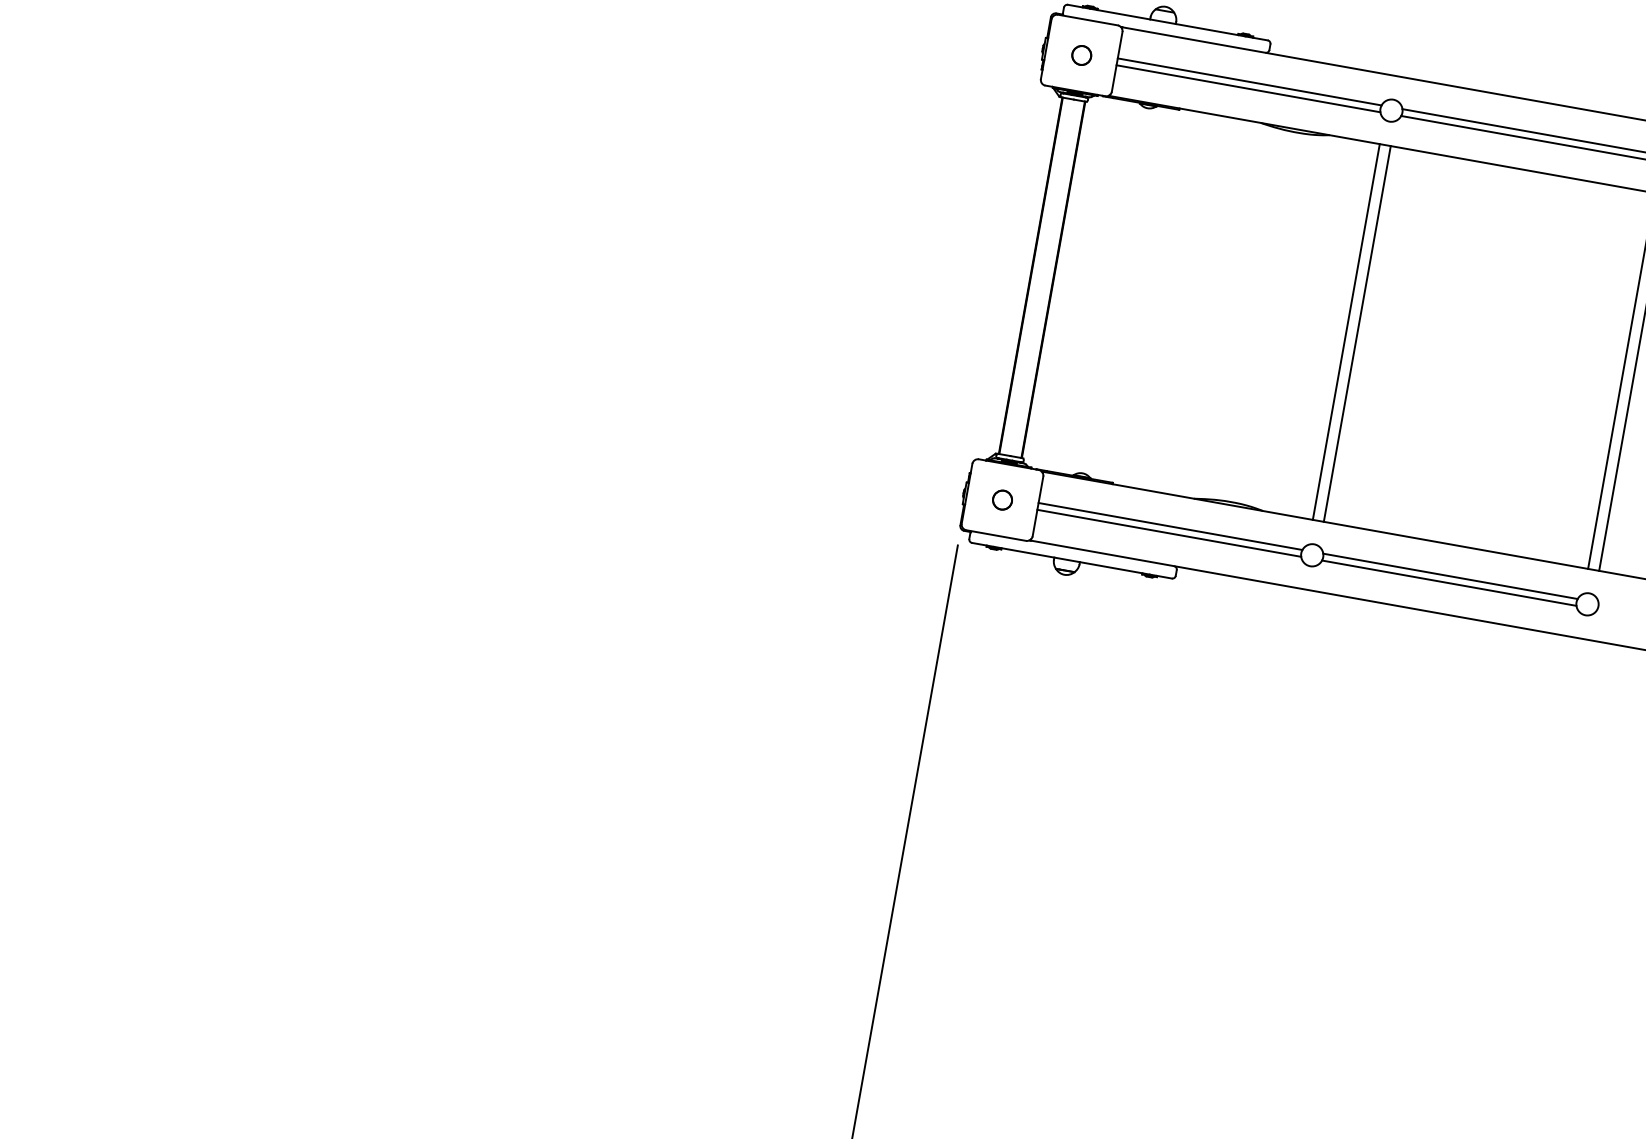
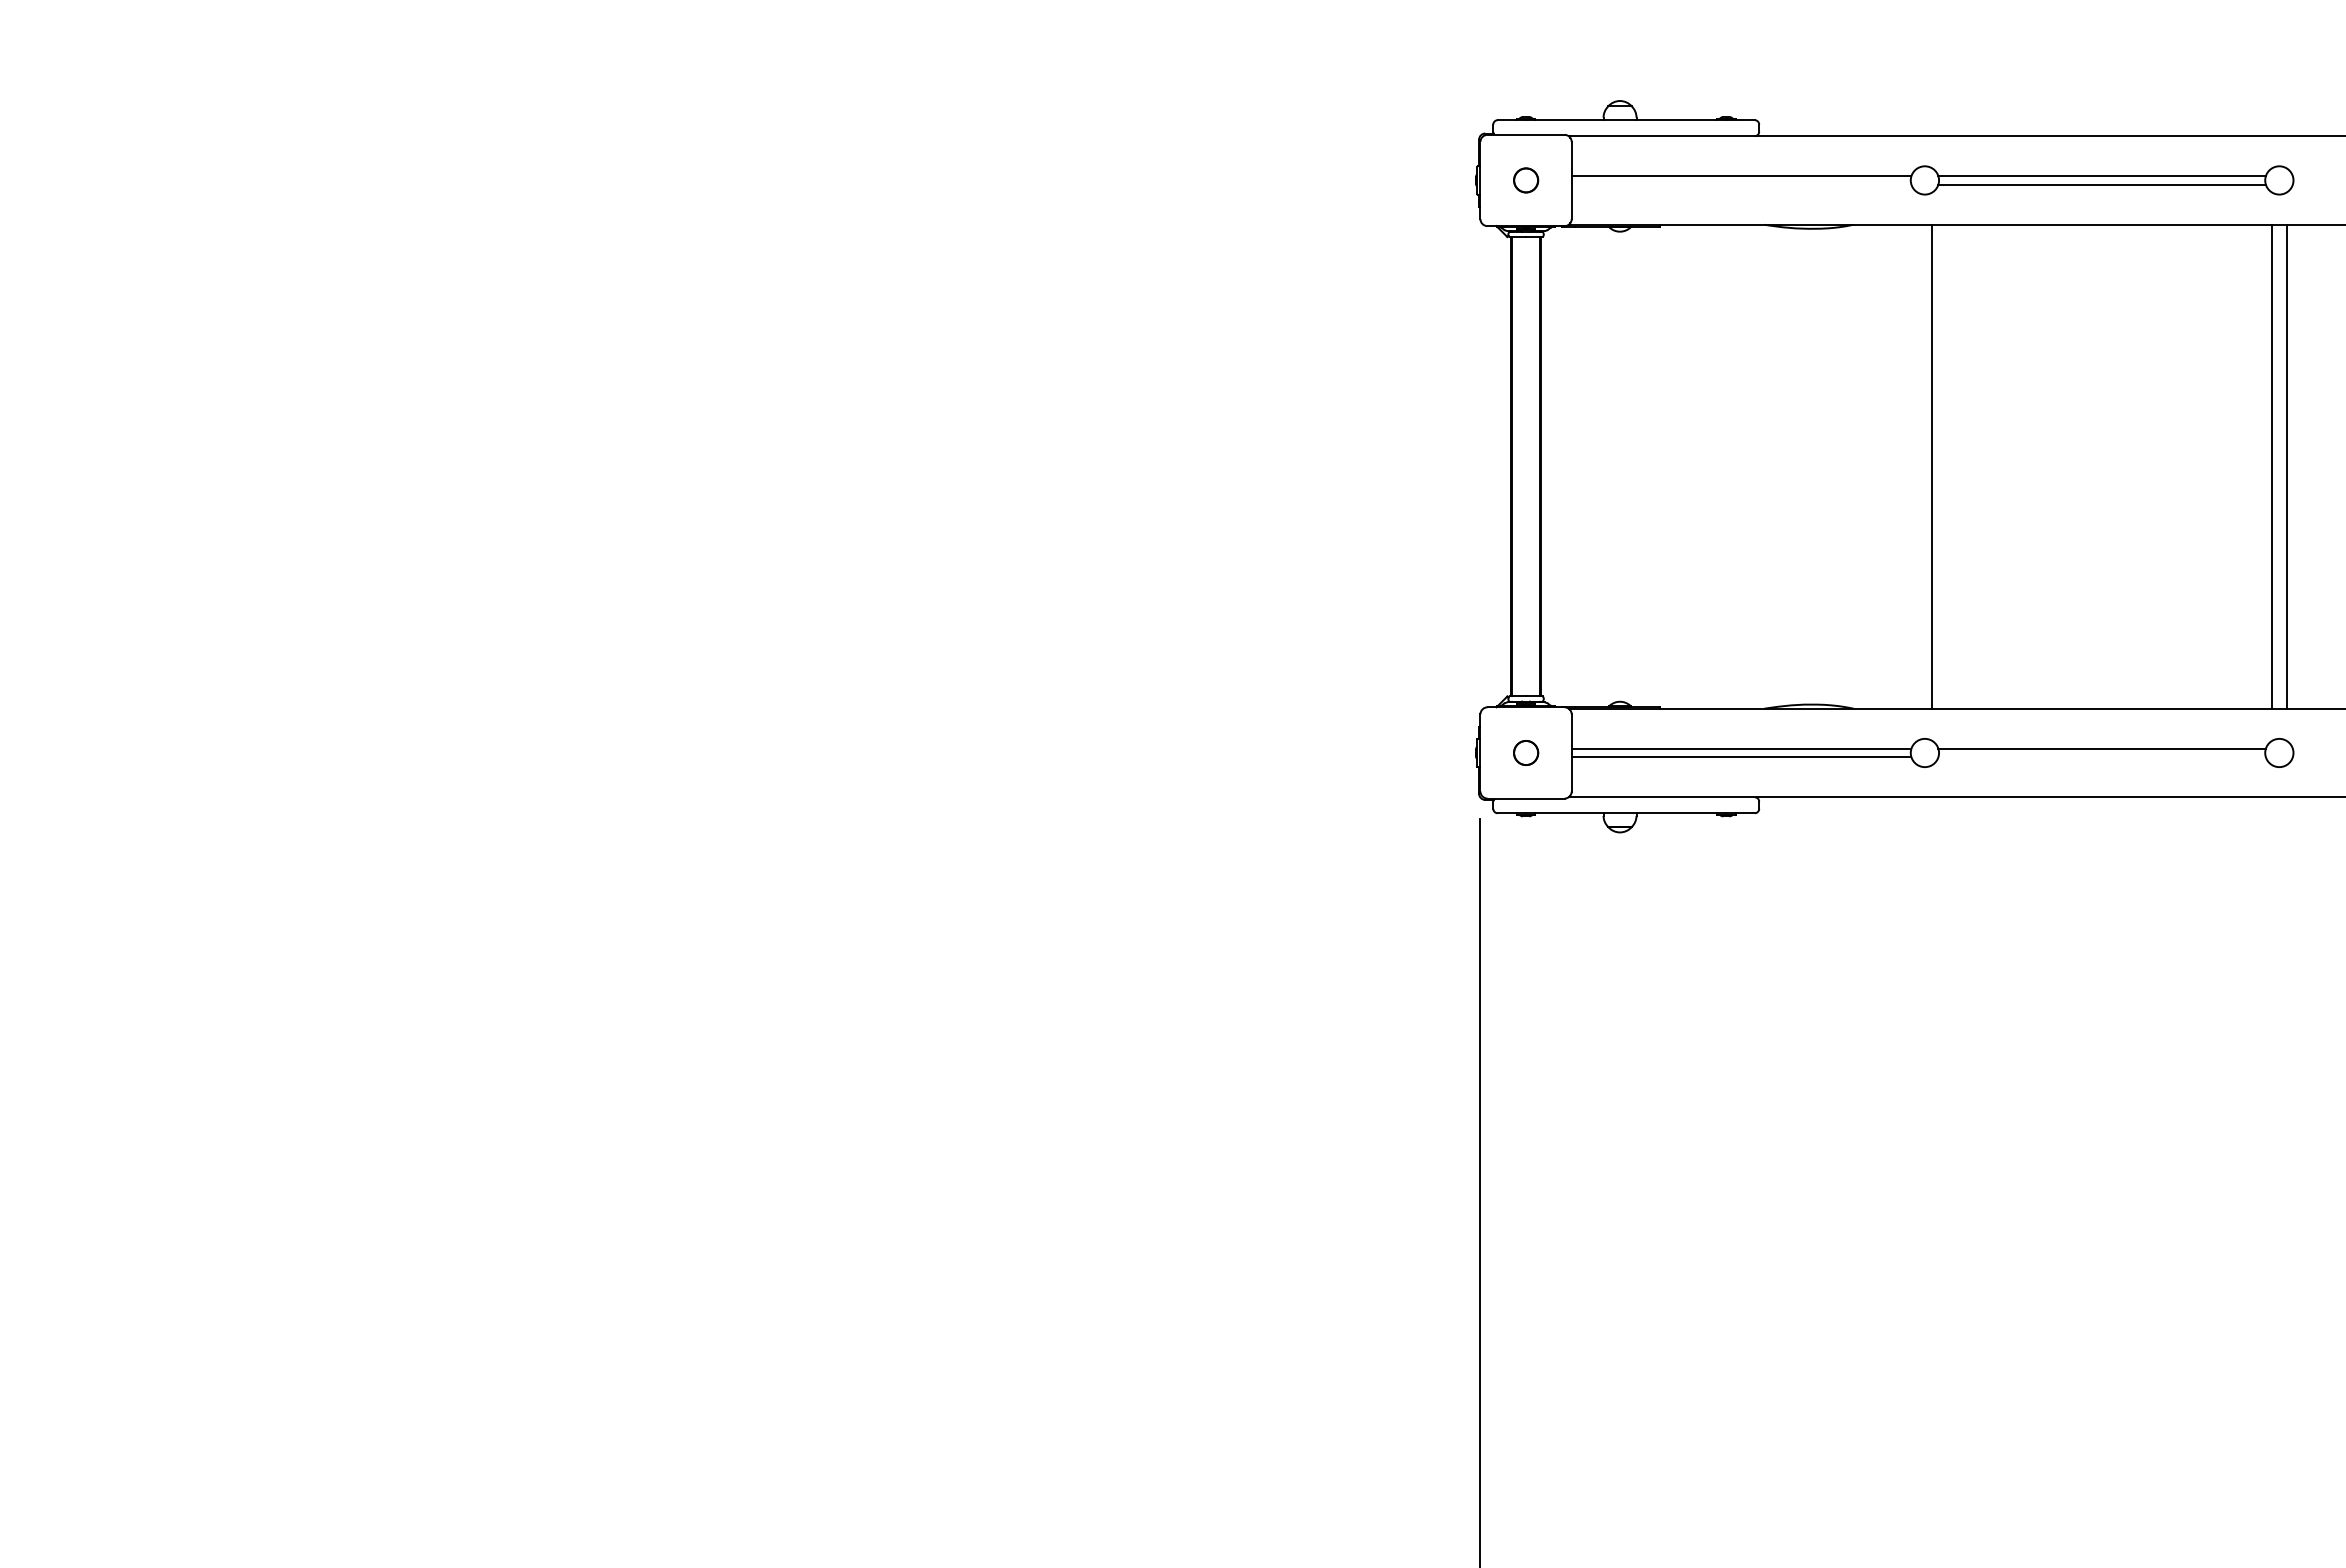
line: (1248, 88) -> (1741, 184), removed
line: (1346, 331) -> (1917, 466), removed
line: (1448, 583) -> (2101, 757), removed

